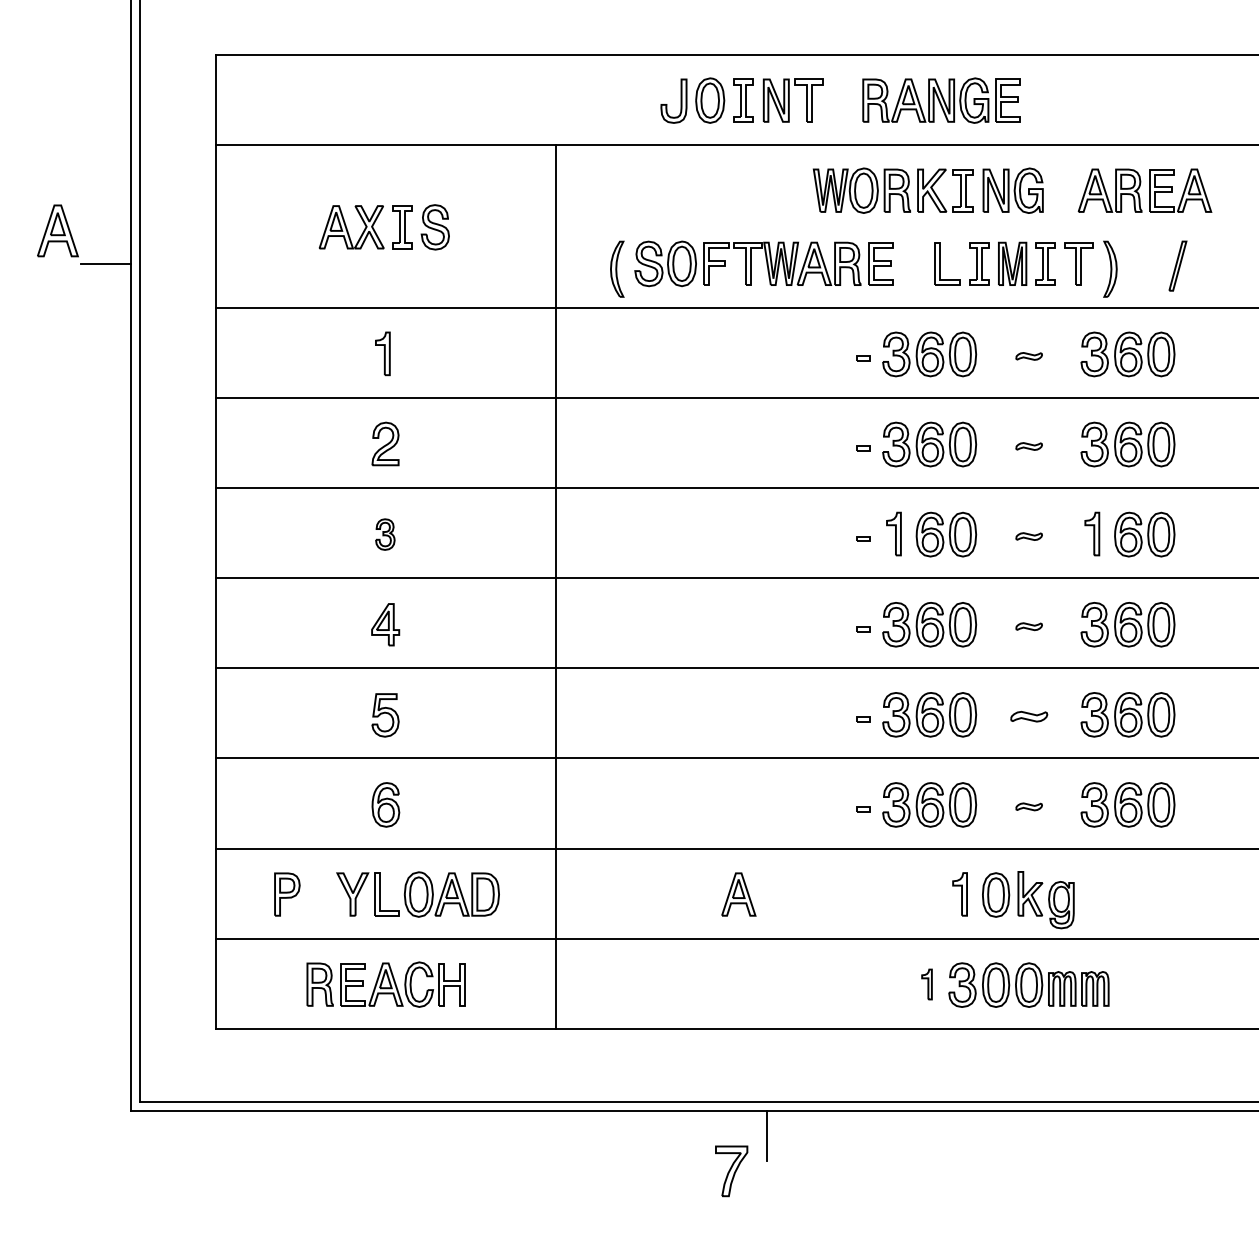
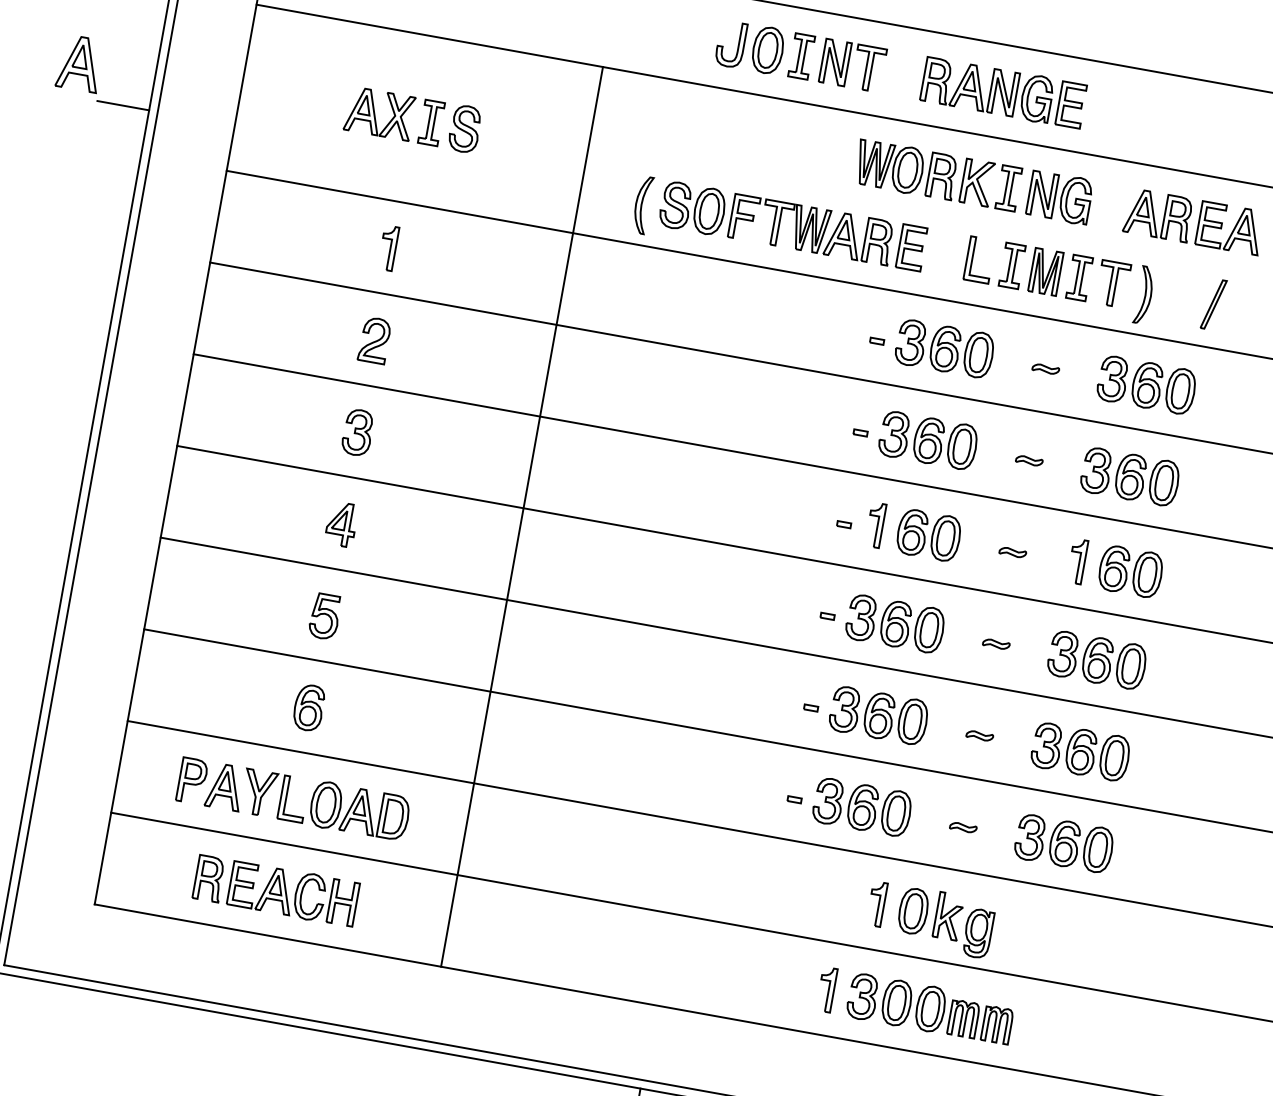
part: (385, 534) -> (358, 432), size x1.43
part: (1028, 716) -> (979, 735), size x0.71
part: (738, 894) -> (224, 786), moved
part: (926, 984) -> (826, 989), size x1.43

